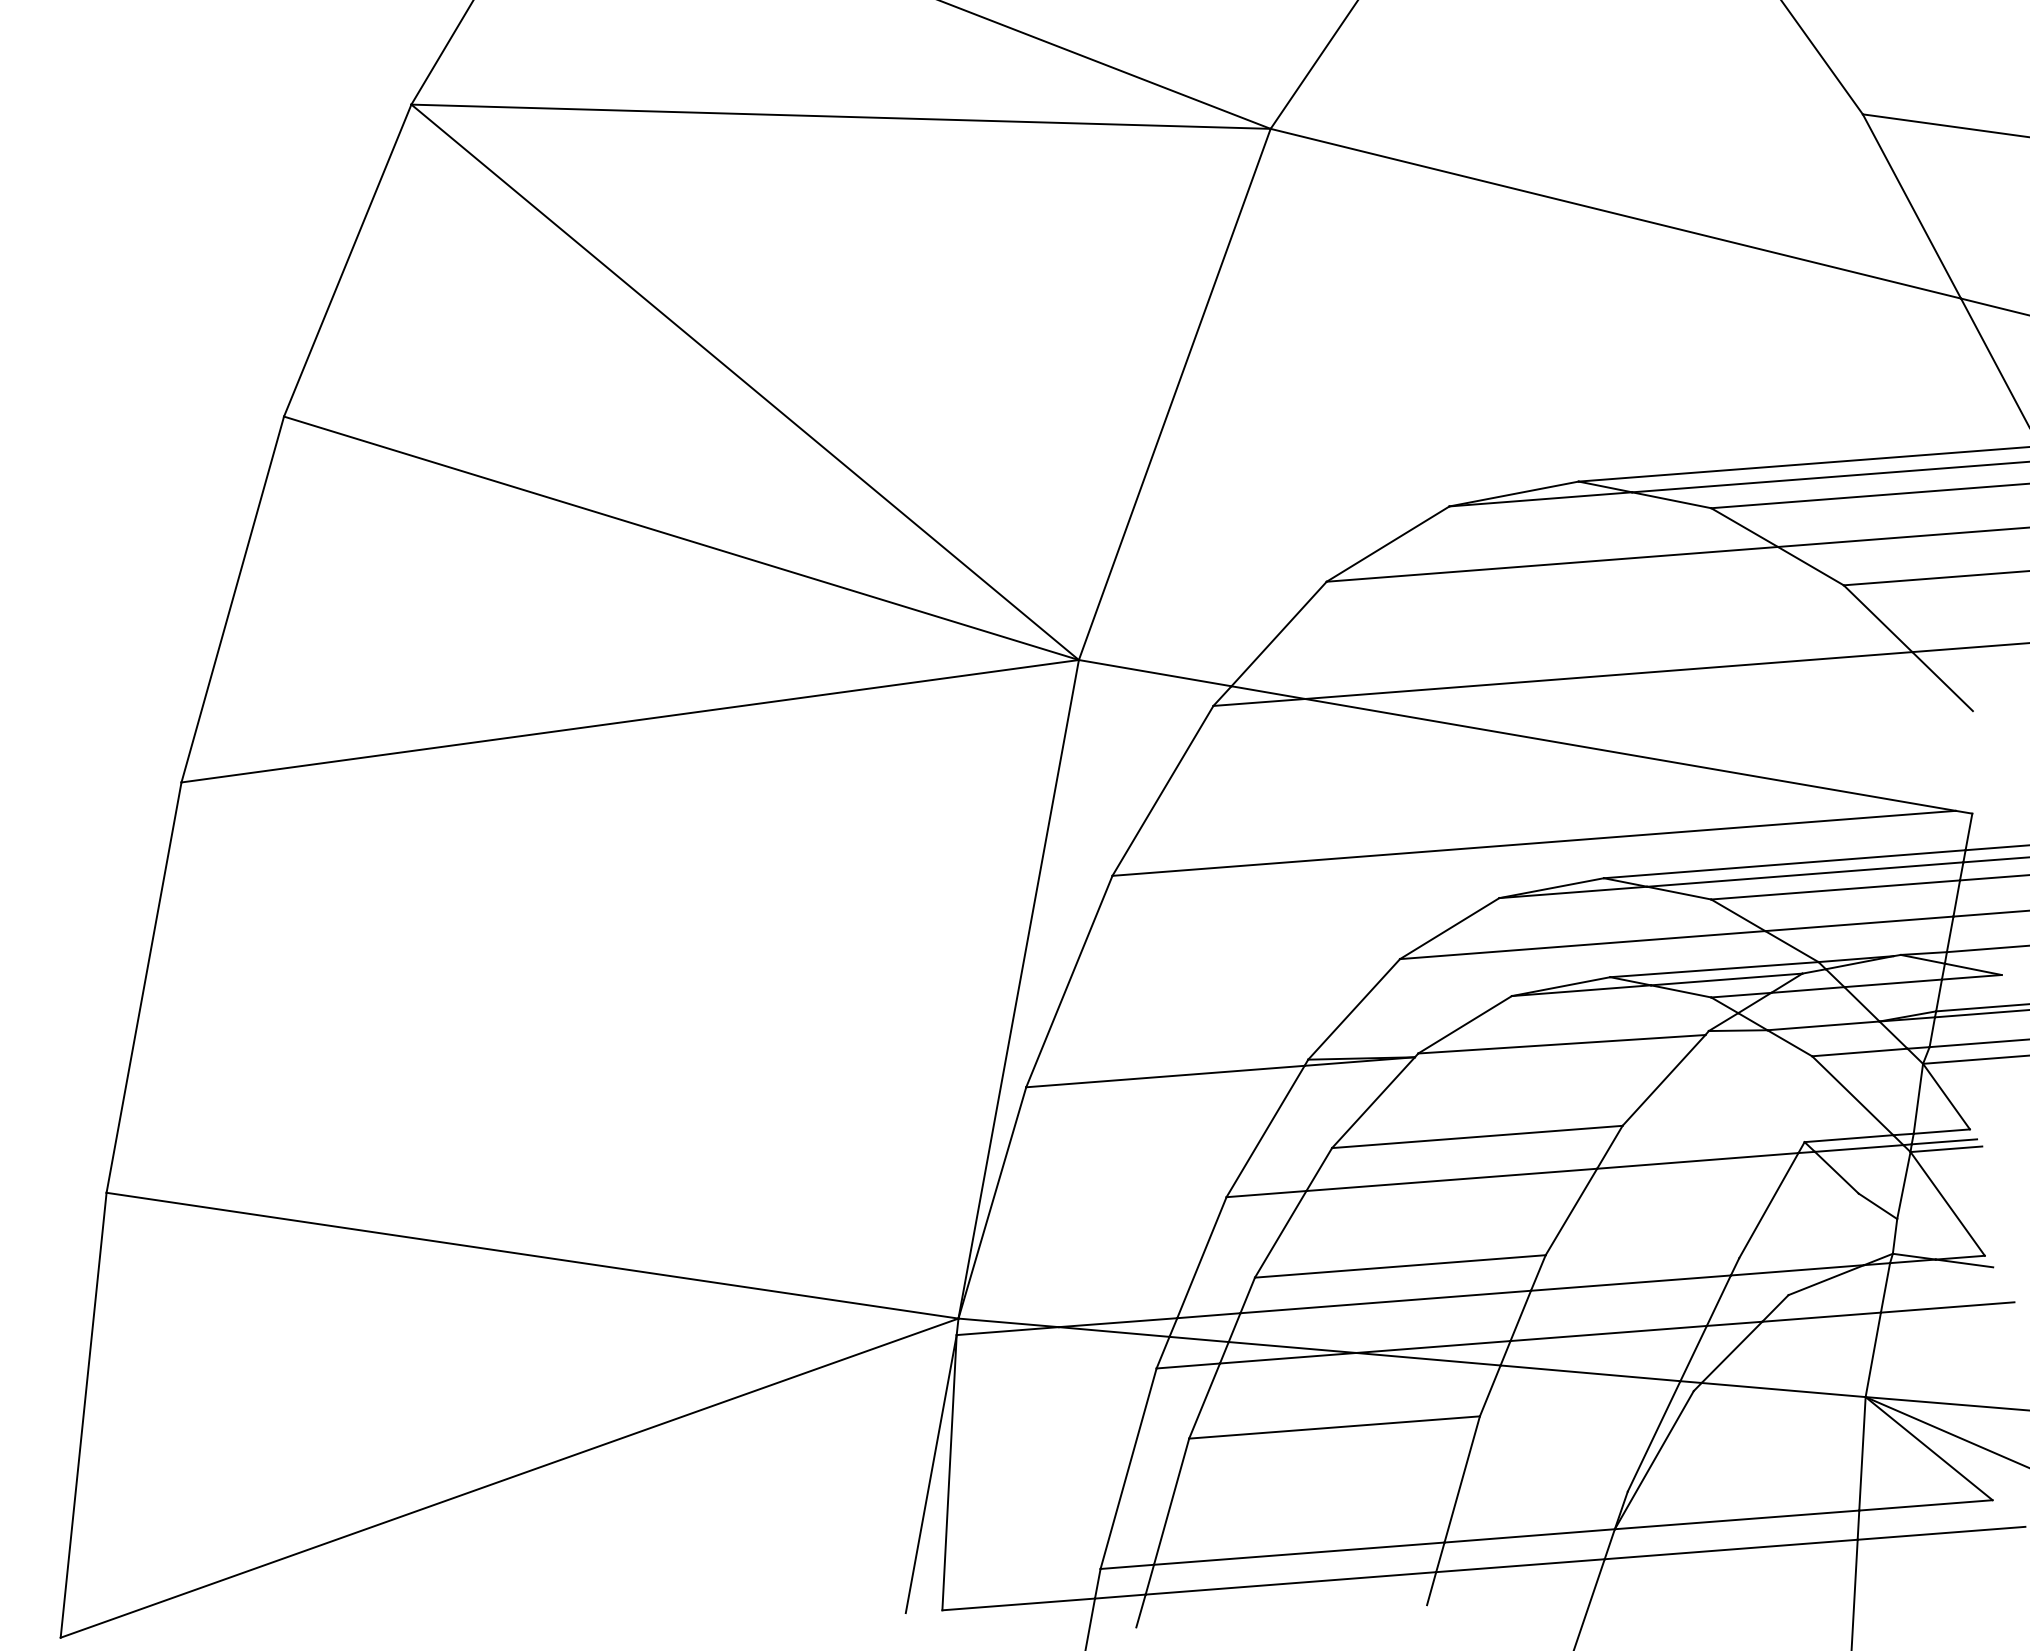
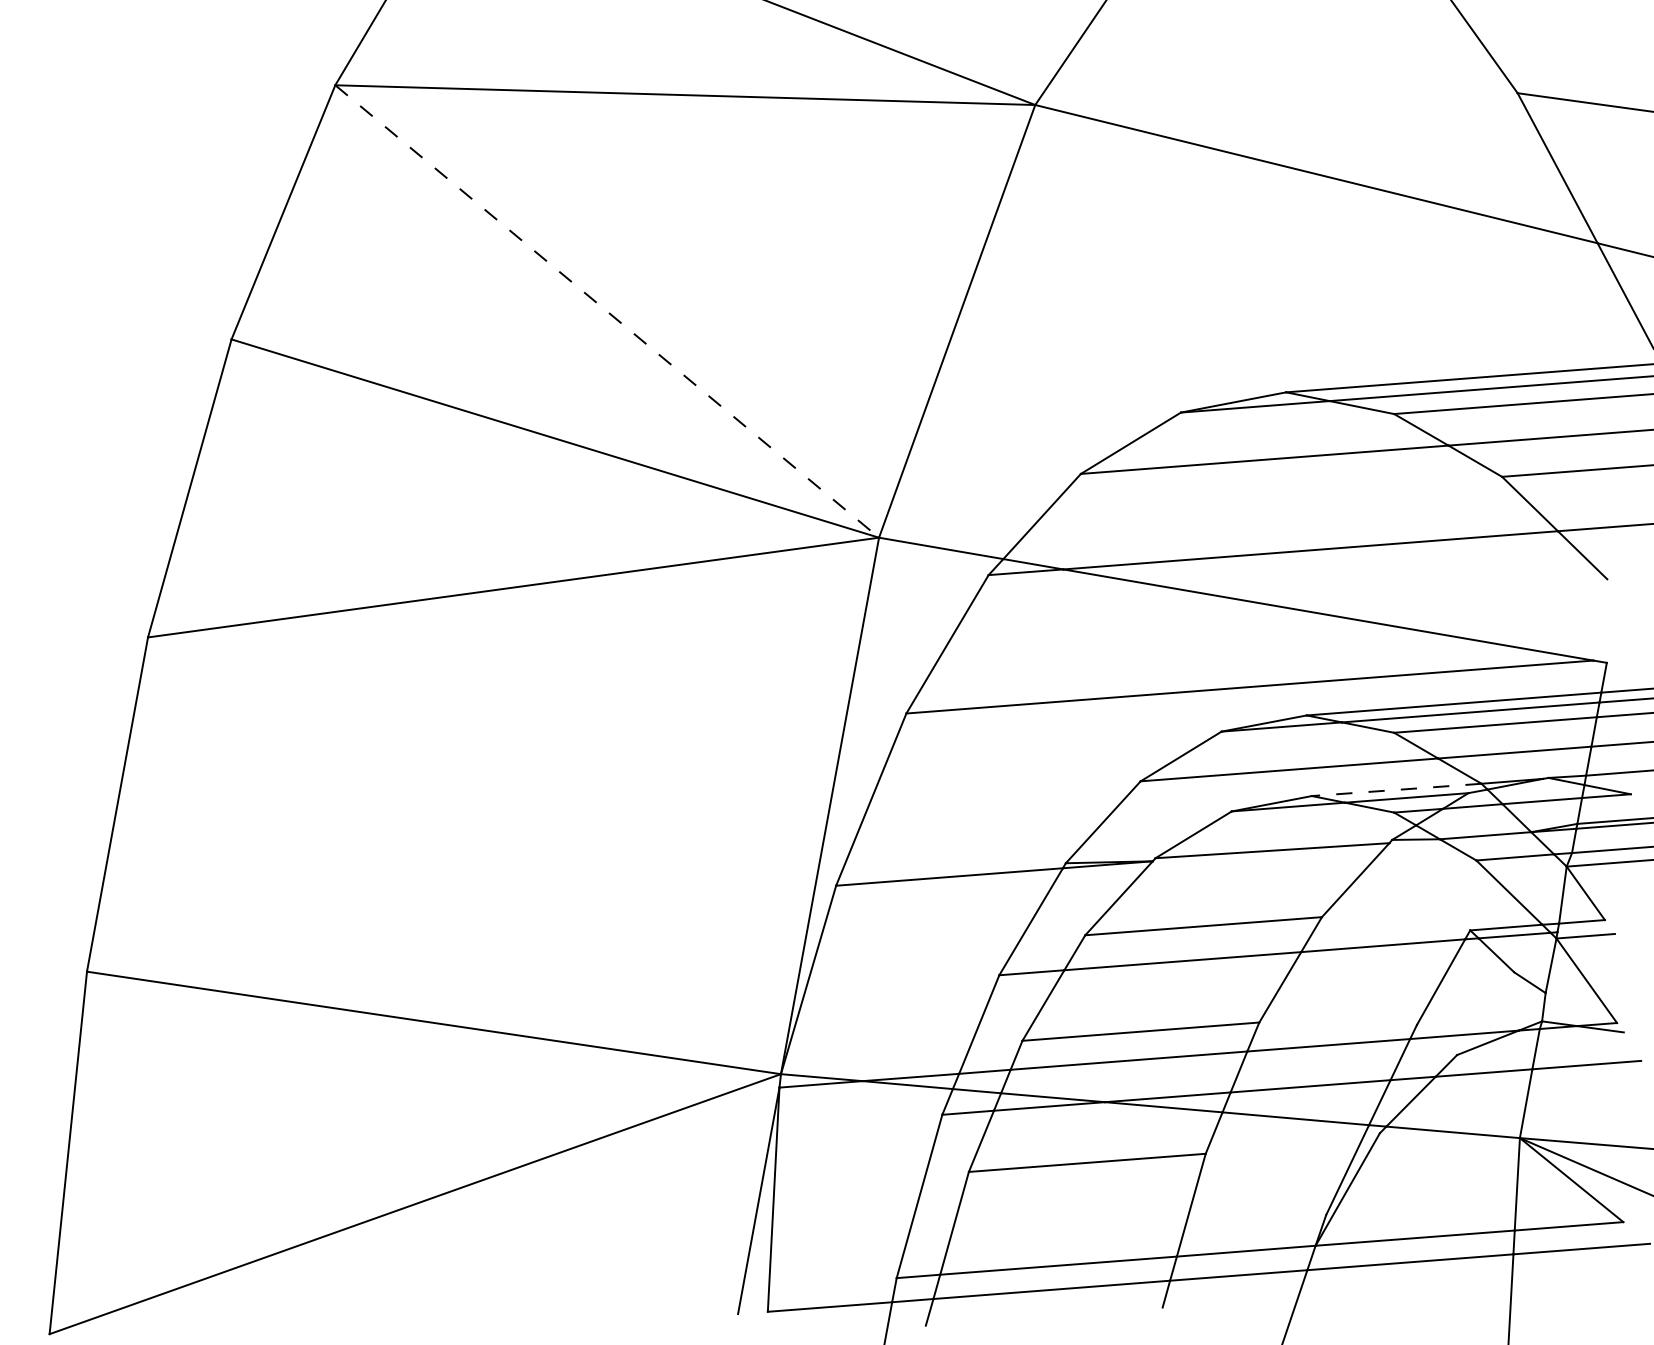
line: (745, 382) -> (607, 311), solid -> dashed
line: (1714, 969) -> (1396, 789), solid -> dashed
line: (1943, 1142) -> (1583, 930), removed

